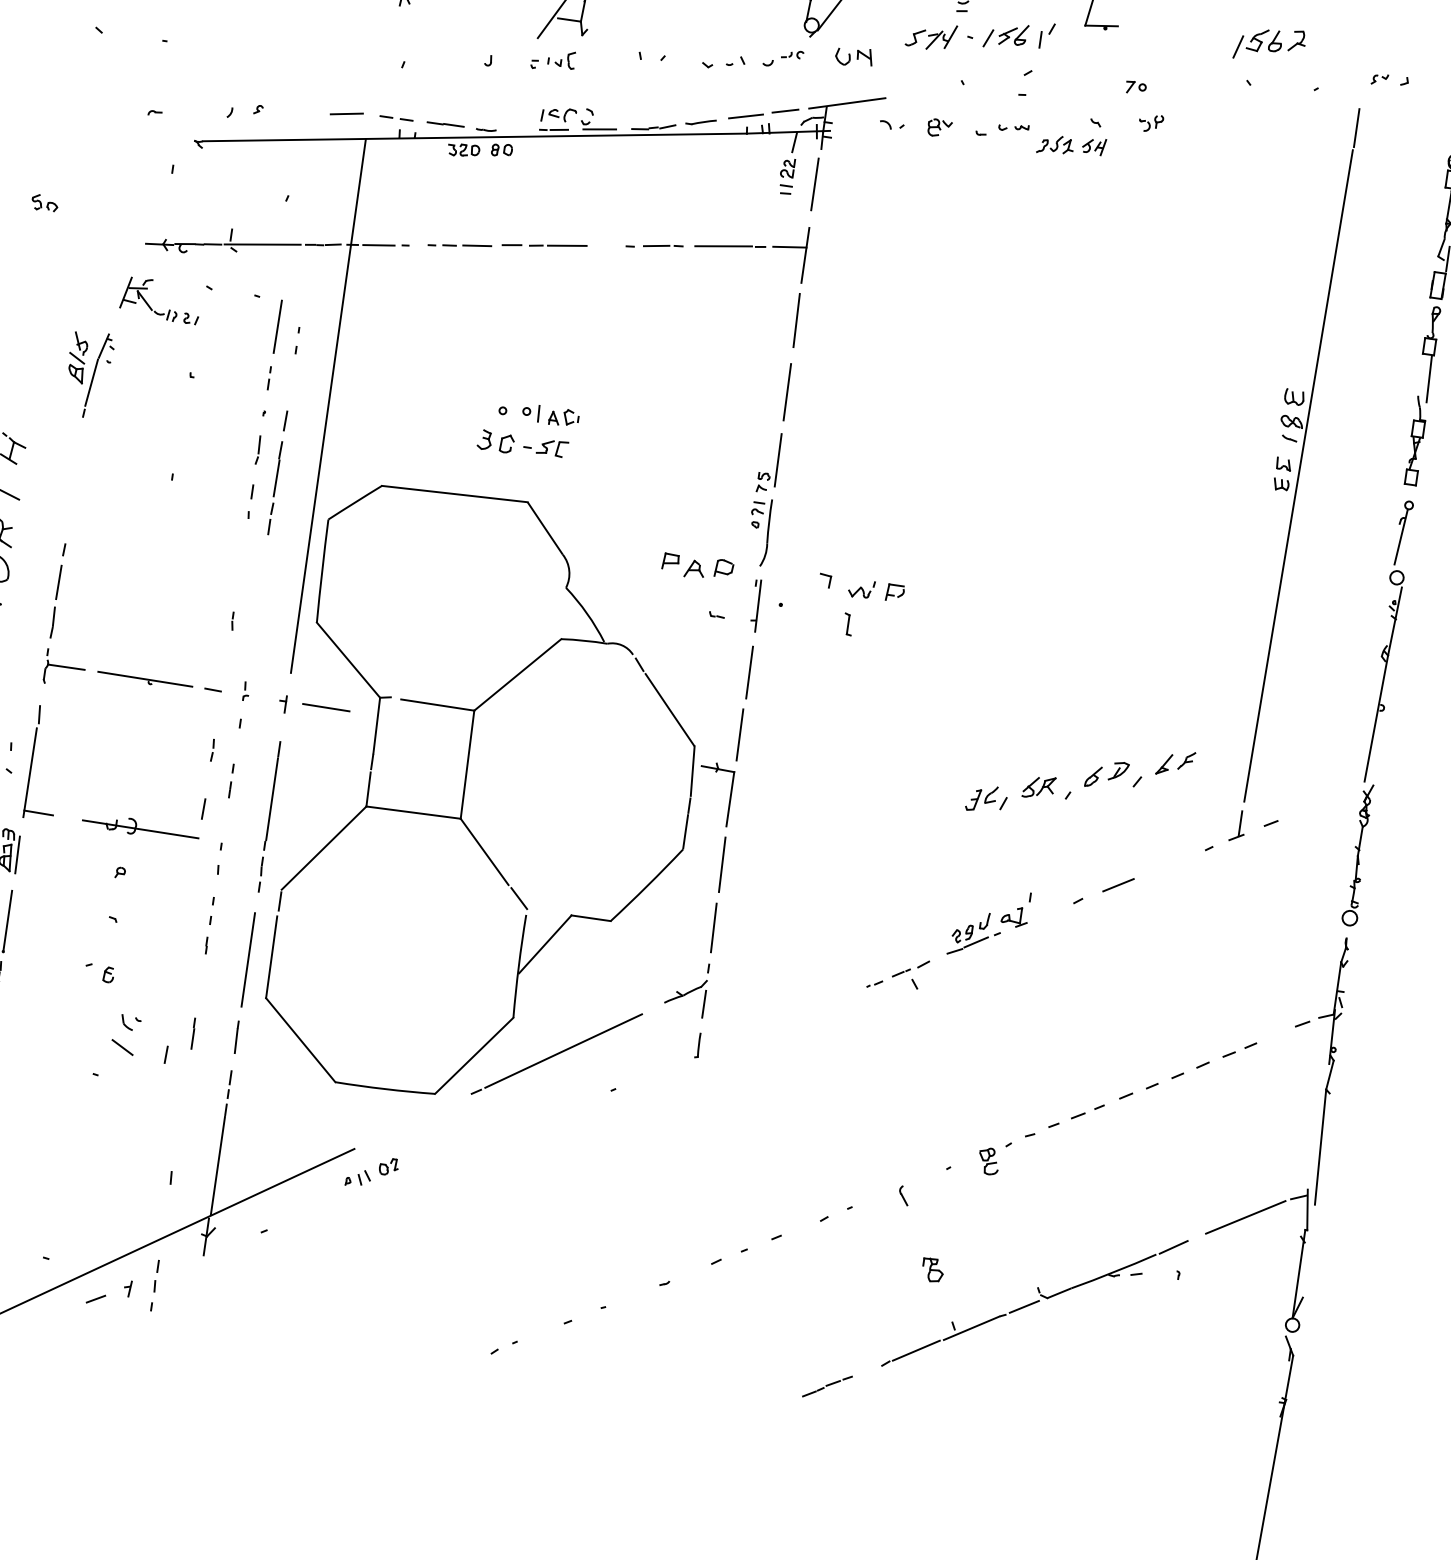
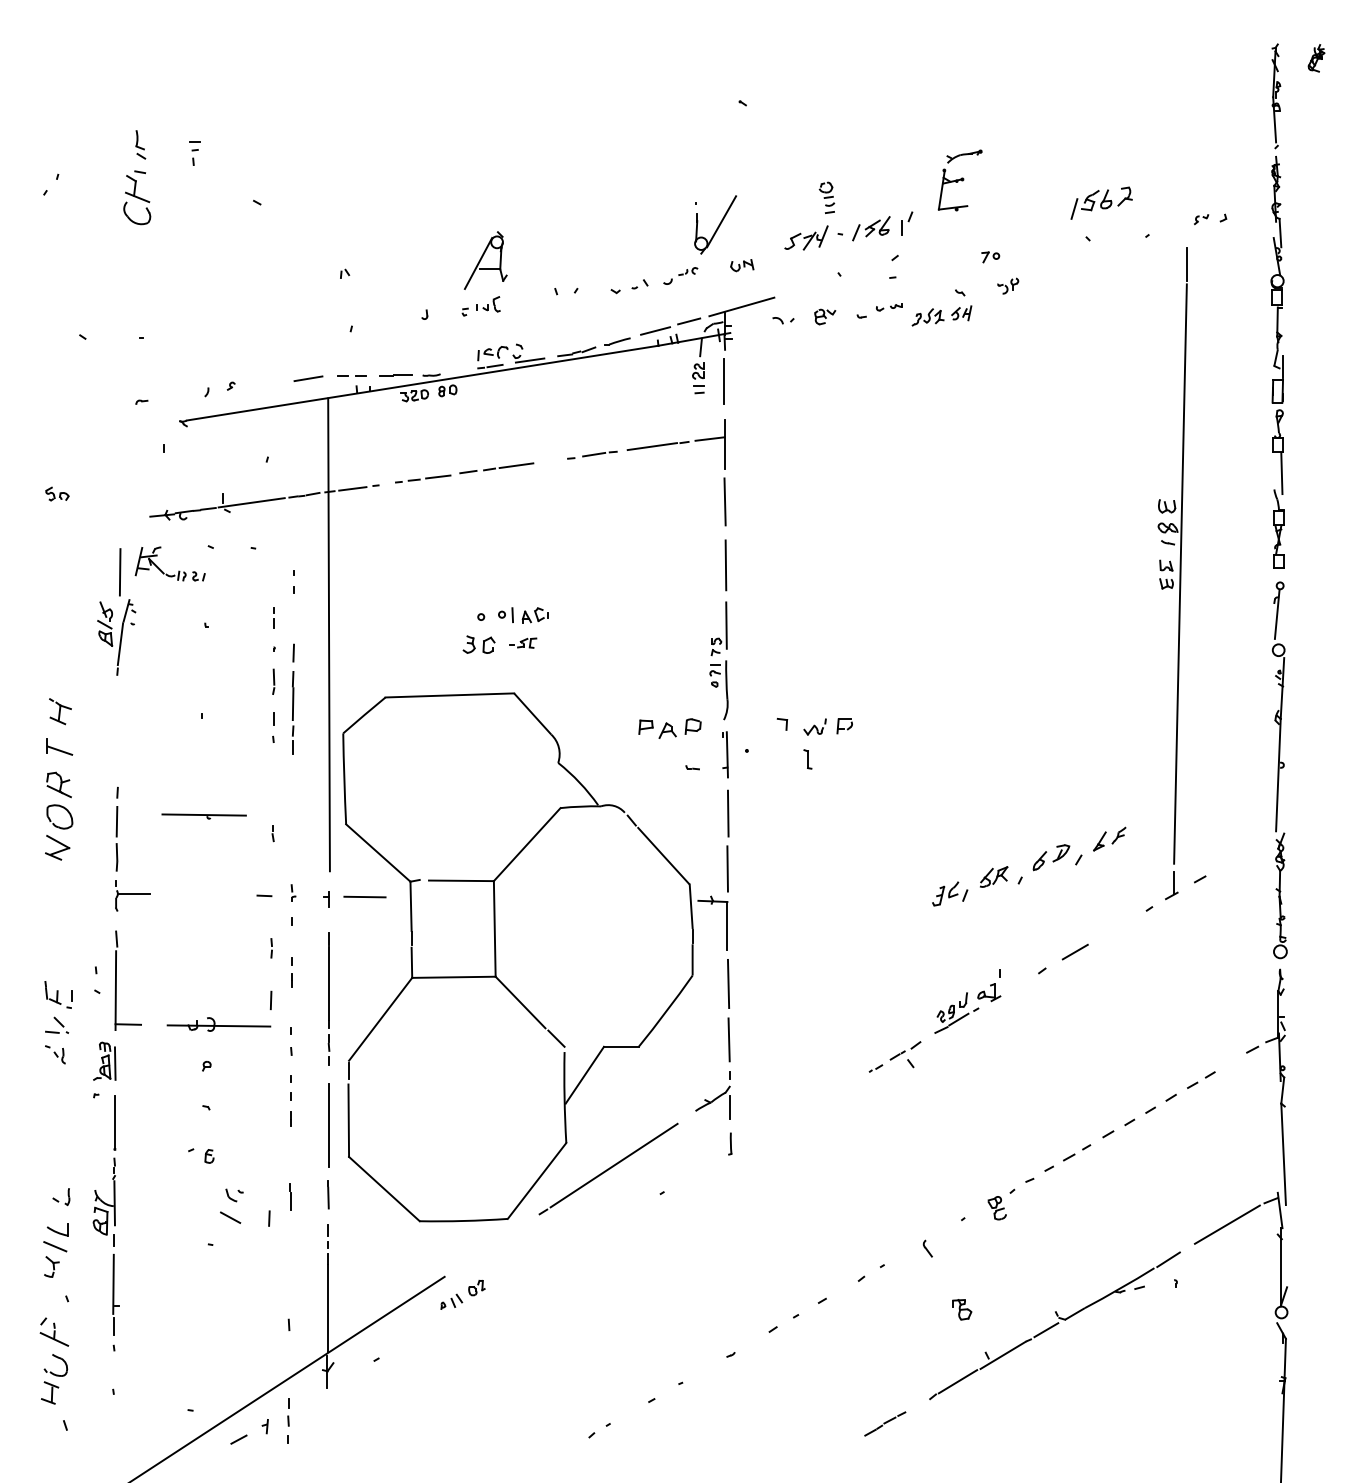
part: (854, 56) -> (742, 265), size x0.7
line: (278, 327) -> (120, 572), moved
part: (545, 446) -> (522, 642), size x0.7
part: (144, 680) -> (203, 816), moved

